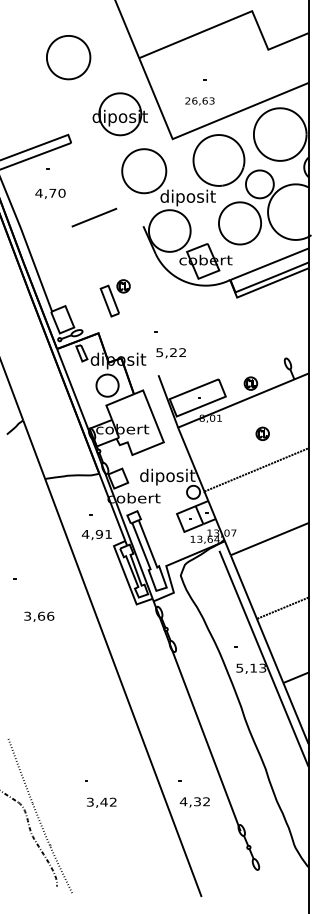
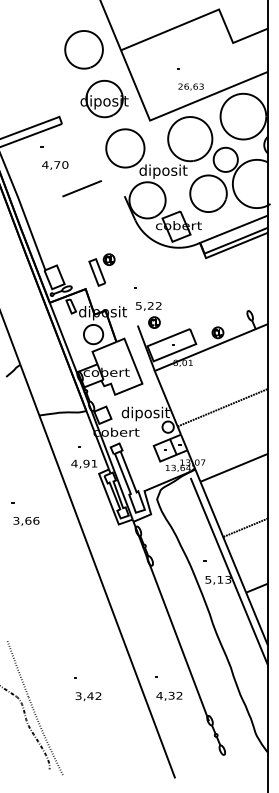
part: (68, 57) -> (83, 49), moved
text: (199, 101) -> (190, 87), moved
text: (50, 193) -> (55, 165), moved
part: (114, 298) -> (101, 270), moved
part: (262, 433) -> (154, 322), moved
text: (39, 616) -> (26, 521), moved

